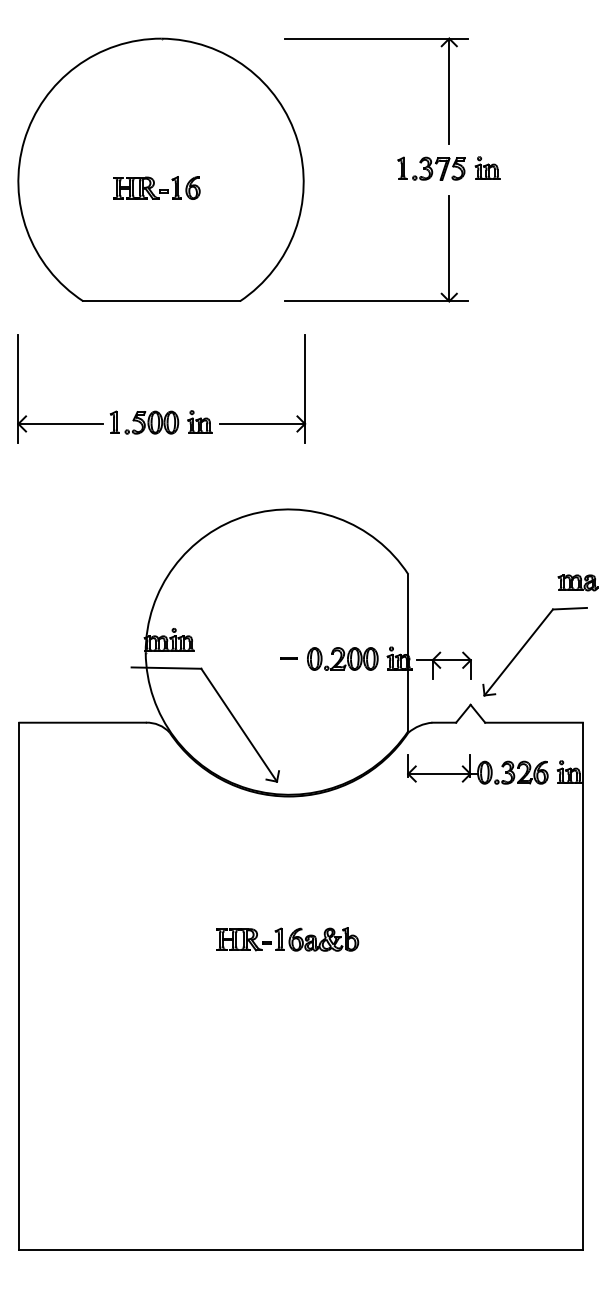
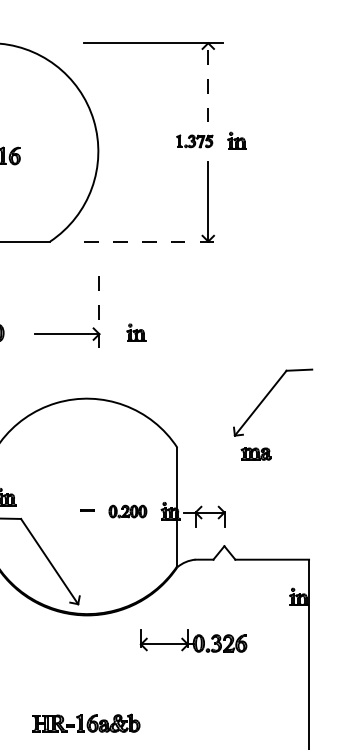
line: (449, 90) -> (208, 82), solid -> dashed
part: (431, 168) -> (194, 141), size x0.7
line: (376, 301) -> (153, 241), solid -> dashed
line: (305, 388) -> (99, 307), solid -> dashed
part: (199, 421) -> (135, 332), moved
part: (577, 582) -> (256, 453), moved
part: (527, 643) -> (267, 396), moved
part: (342, 658) -> (127, 511), size x0.7
part: (477, 769) -> (193, 641), moved

